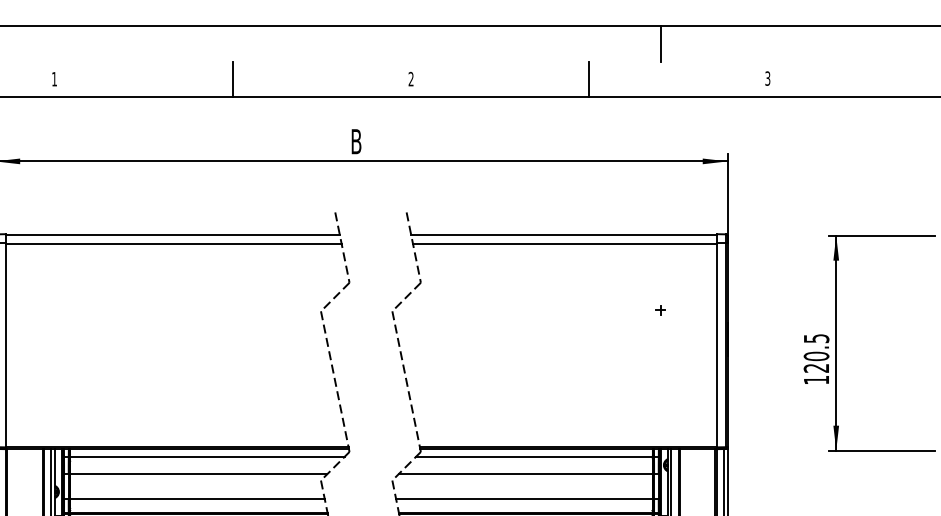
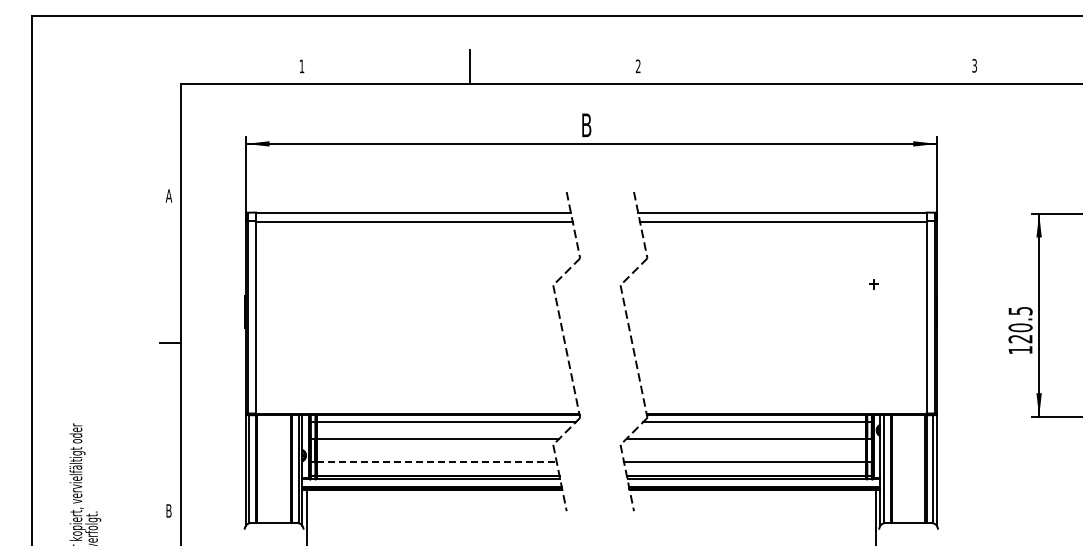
line: (660, 43) -> (873, 32), removed
line: (589, 79) -> (806, 66), removed
line: (198, 499) -> (437, 462), solid -> dashed

